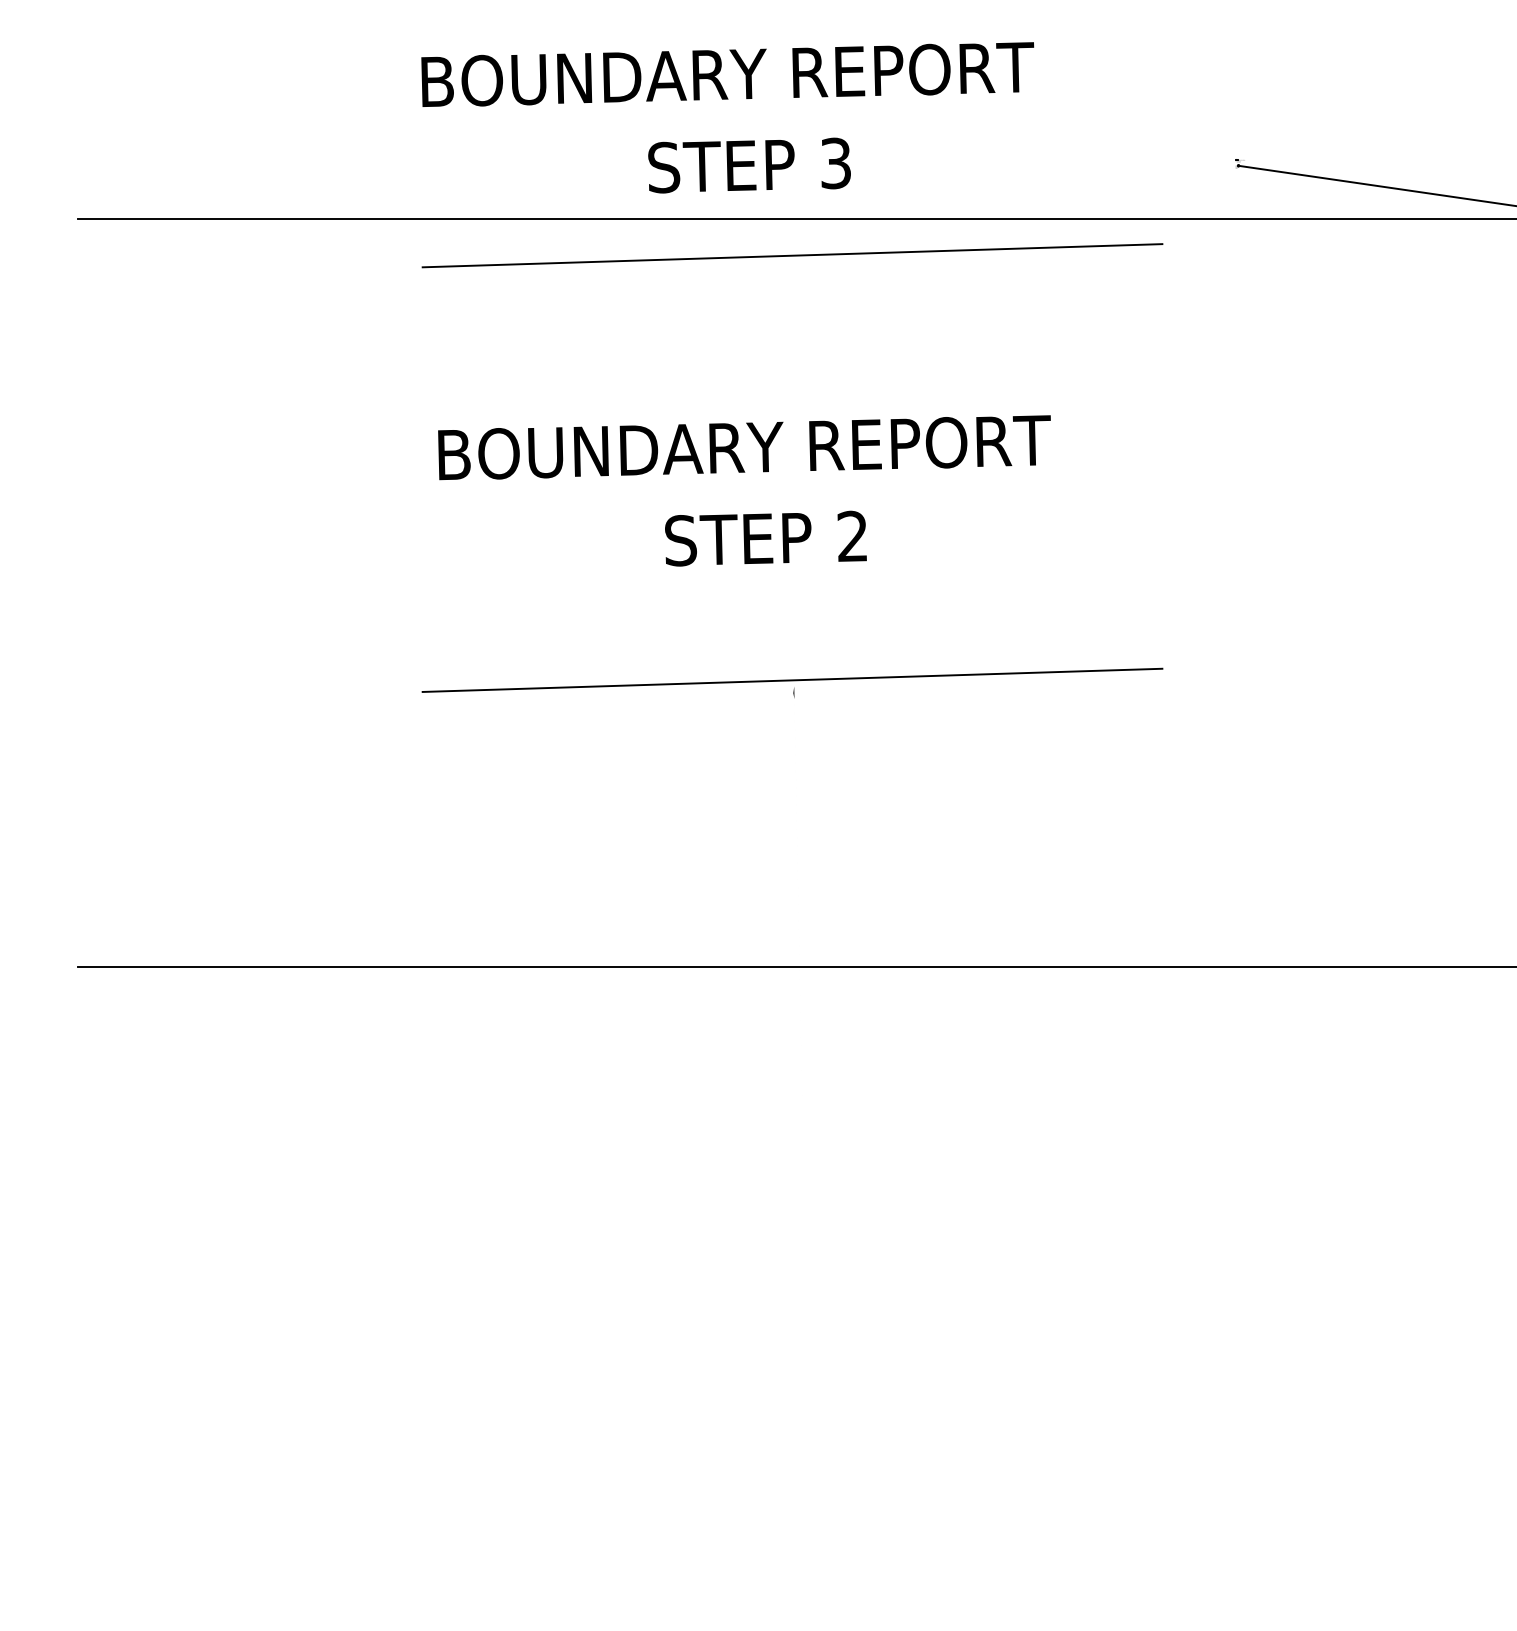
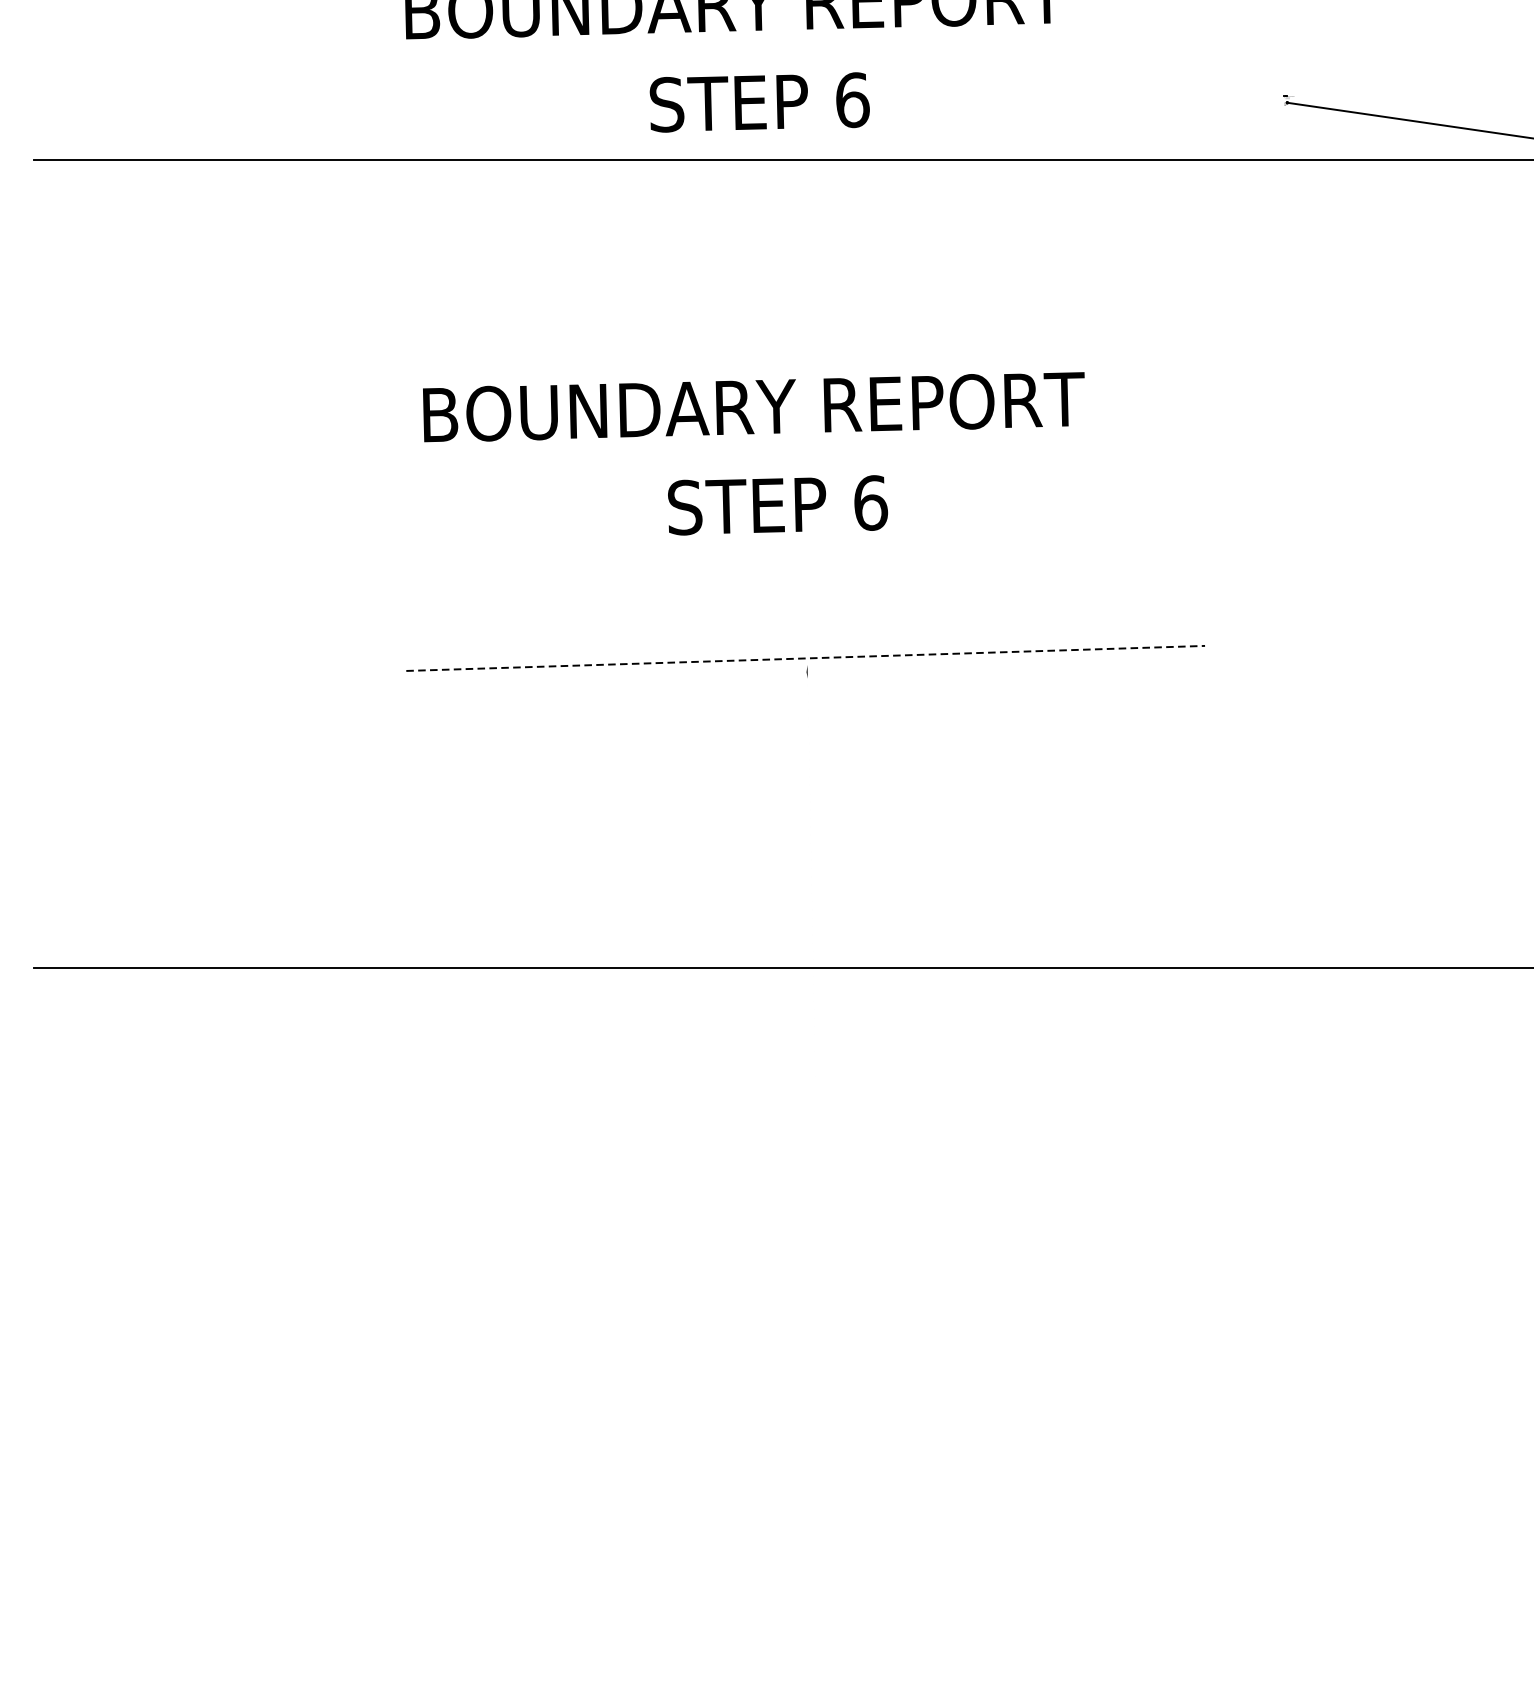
text: (835, 163) -> (852, 100), 3 -> 6
line: (792, 255) -> (805, 199), removed
text: (852, 536) -> (870, 503), 2 -> 6
line: (793, 680) -> (806, 658), solid -> dashed

